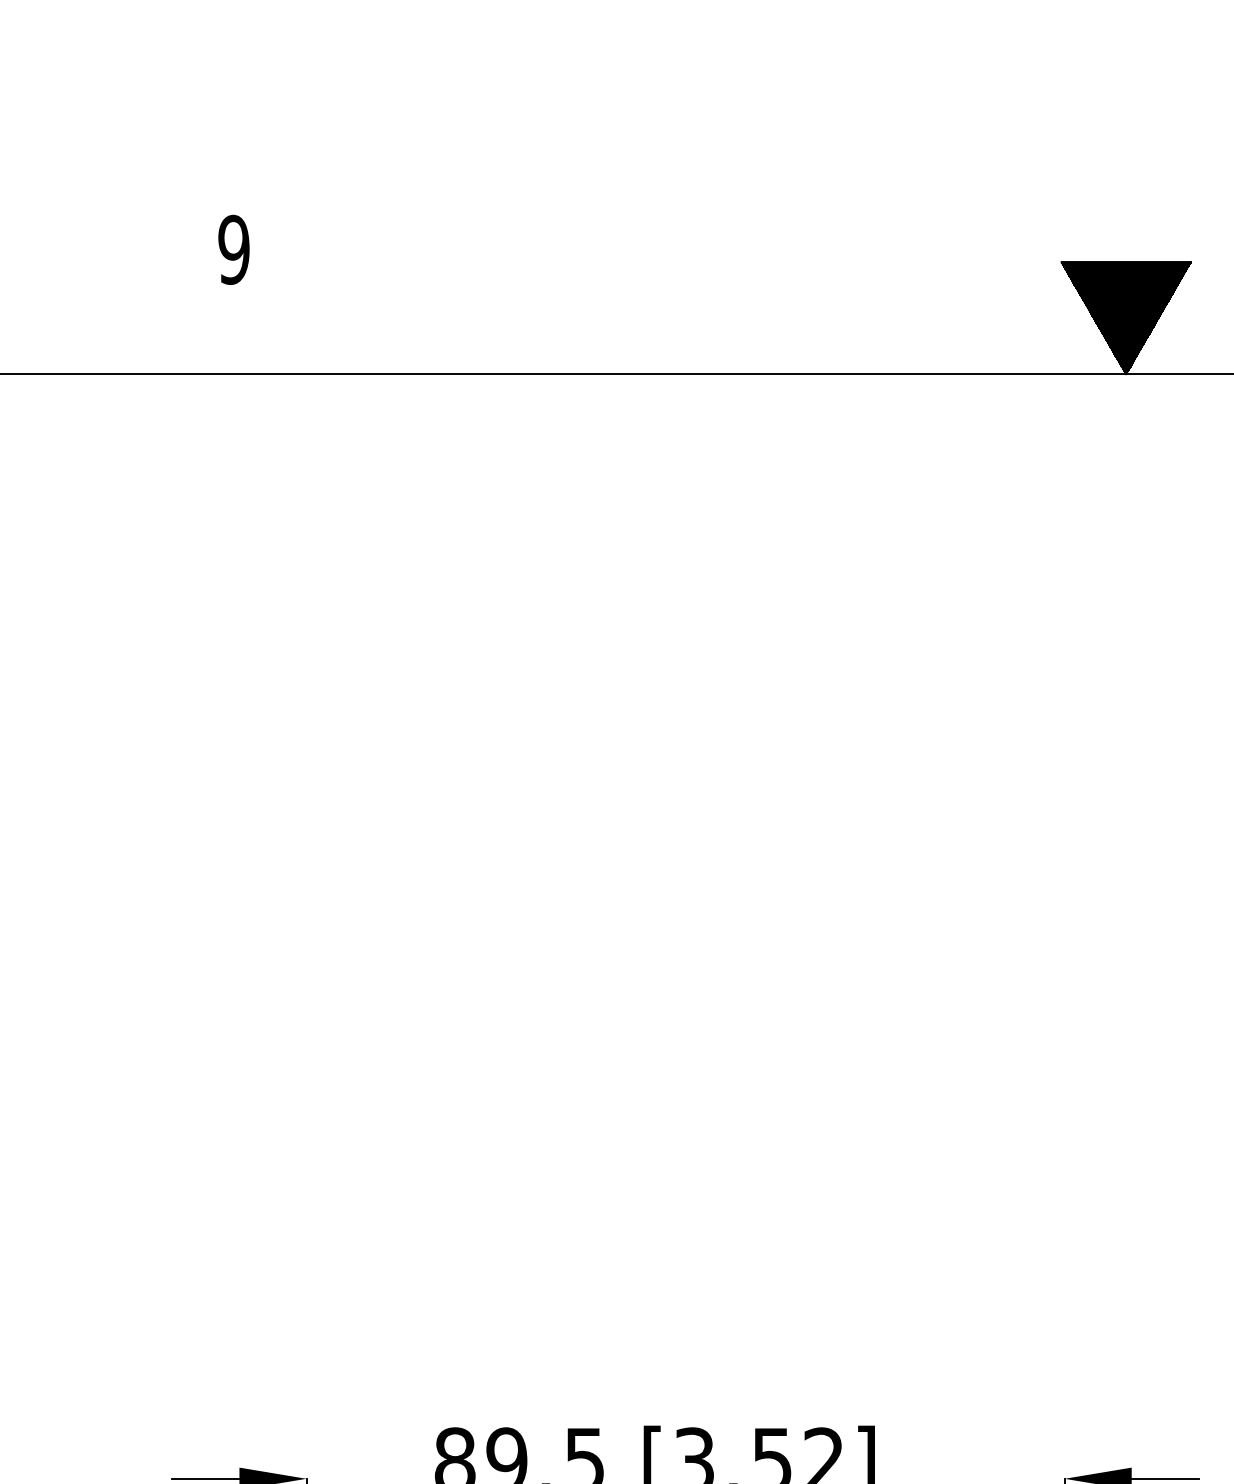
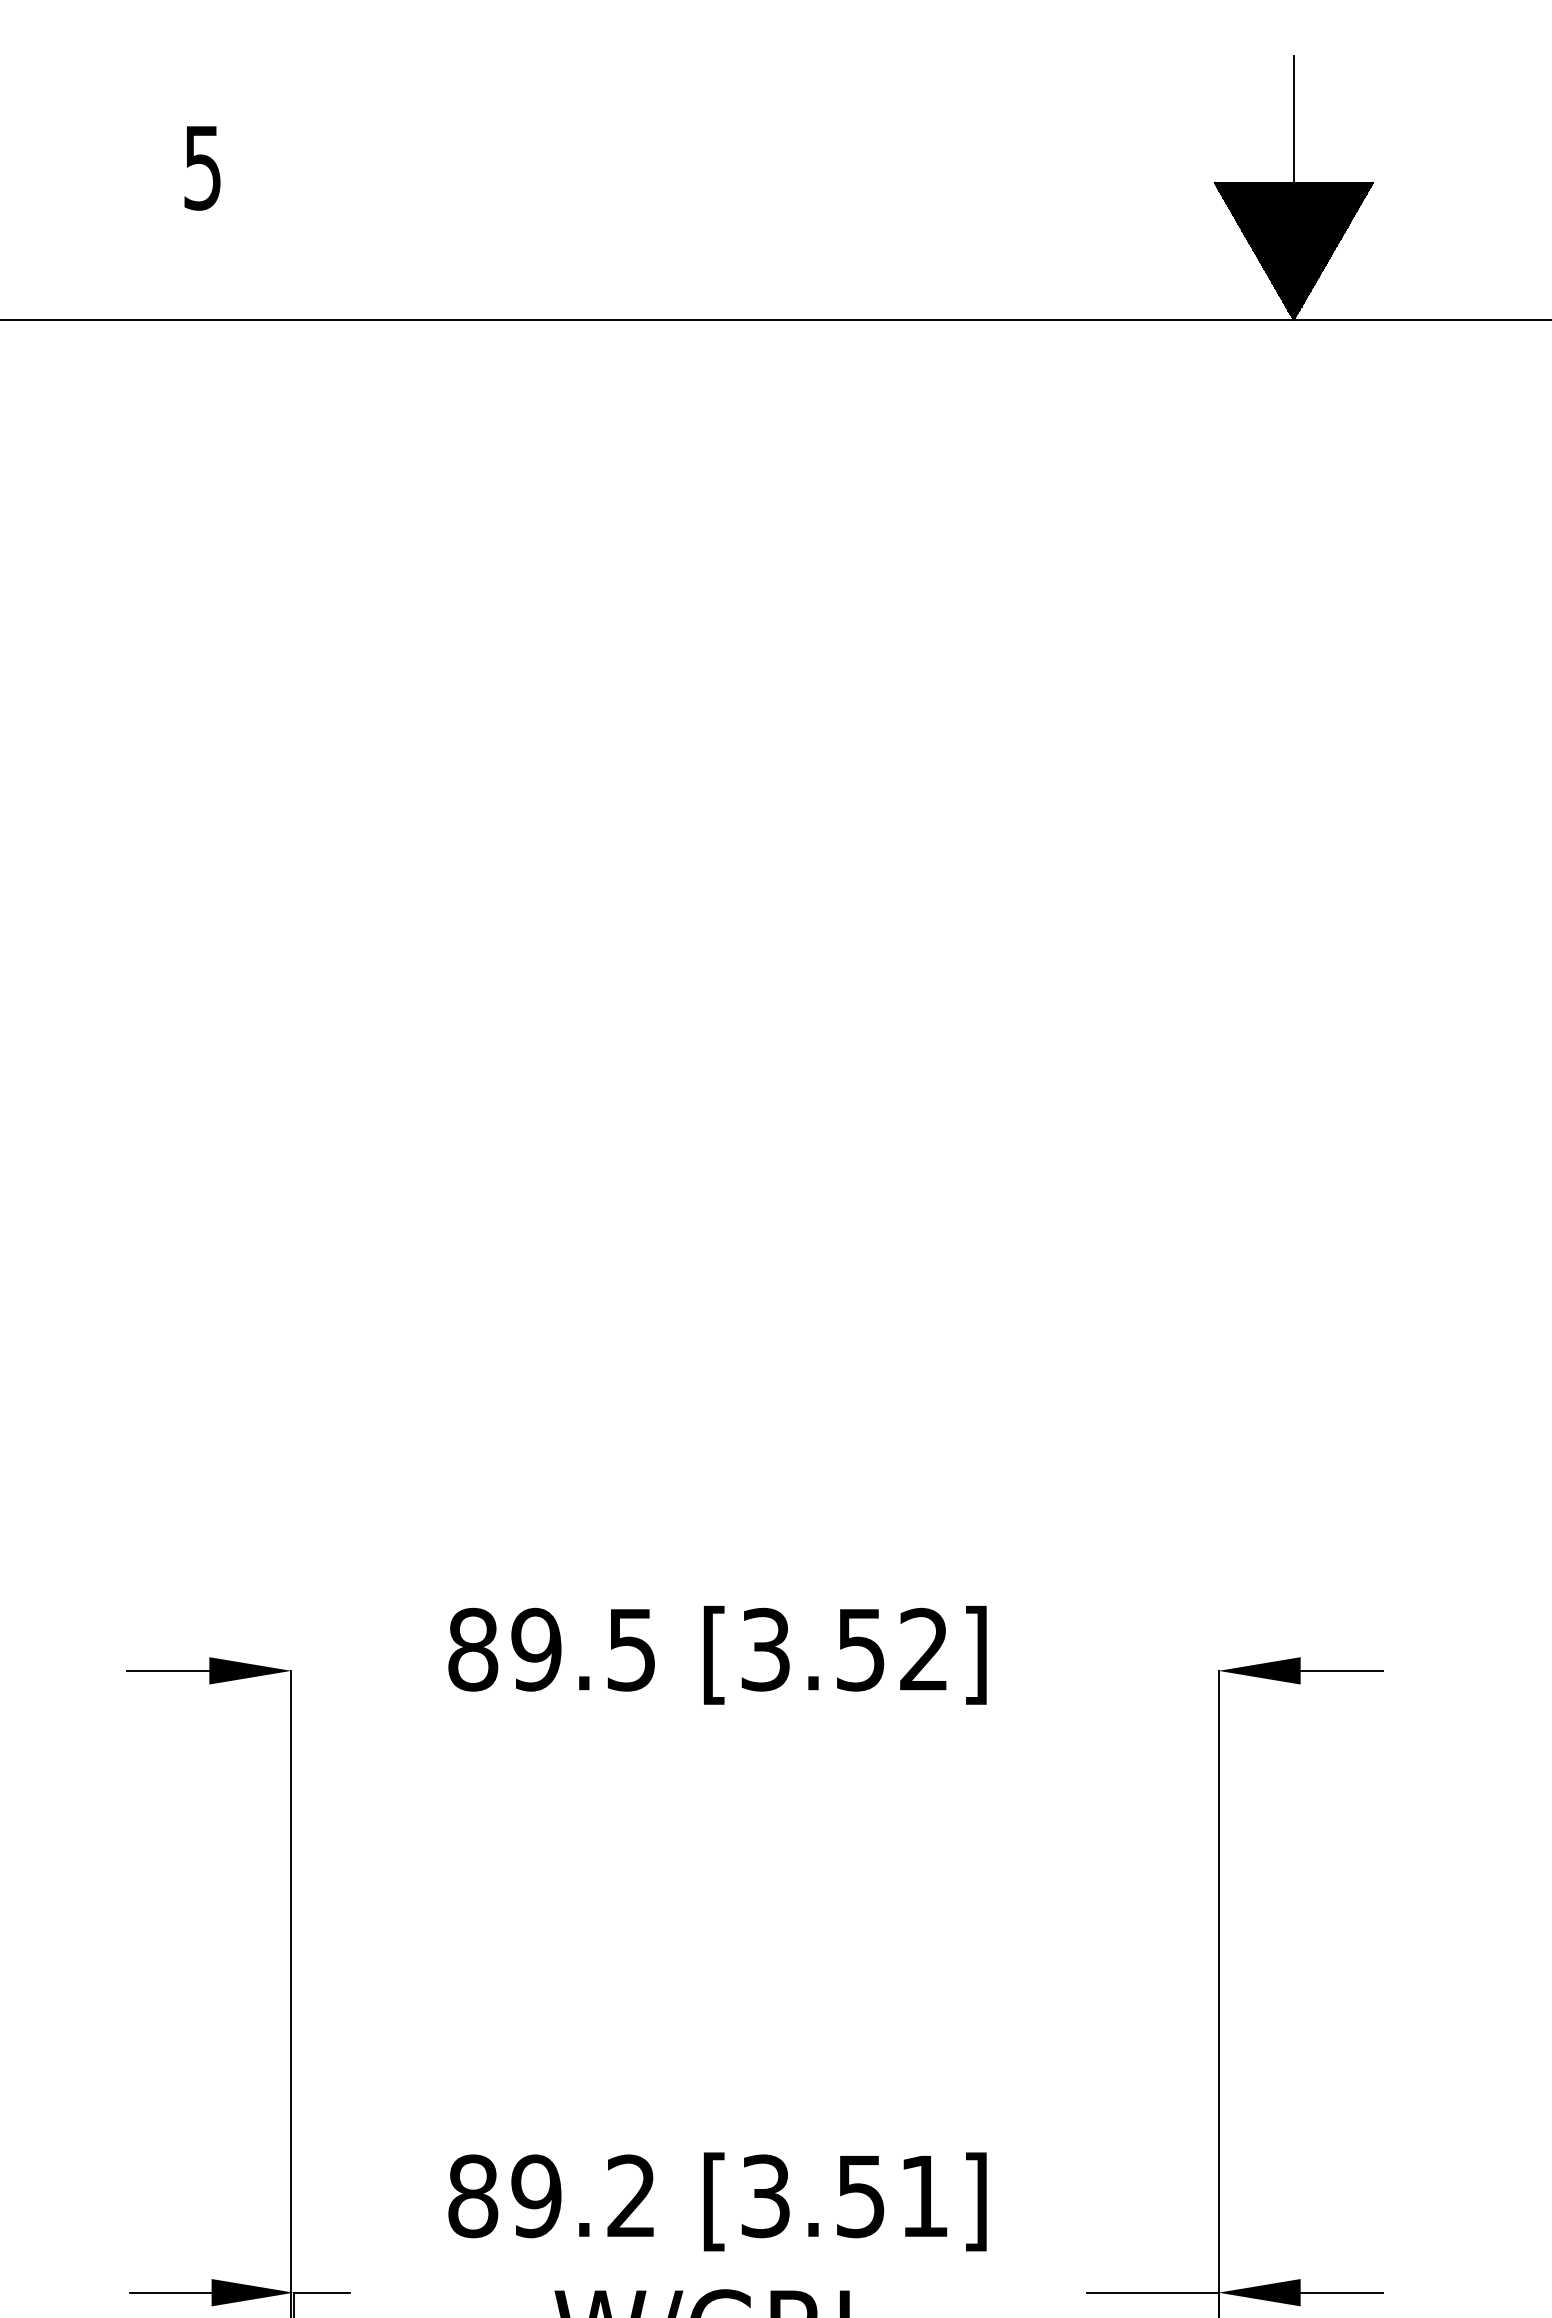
line: (1125, 210) -> (1293, 119), added
text: (233, 249) -> (202, 167), 9 -> 5

